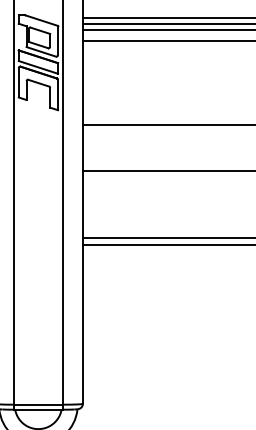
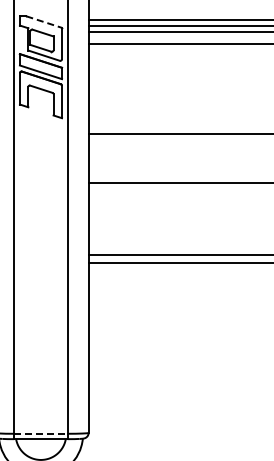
line: (41, 20) -> (44, 22), solid -> dashed
line: (37, 404) -> (40, 433), solid -> dashed

